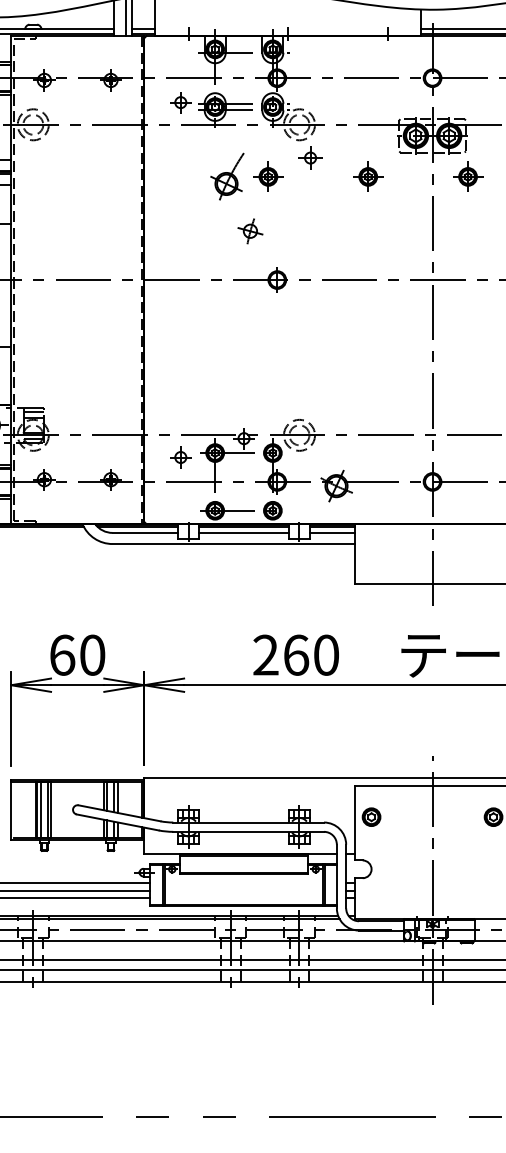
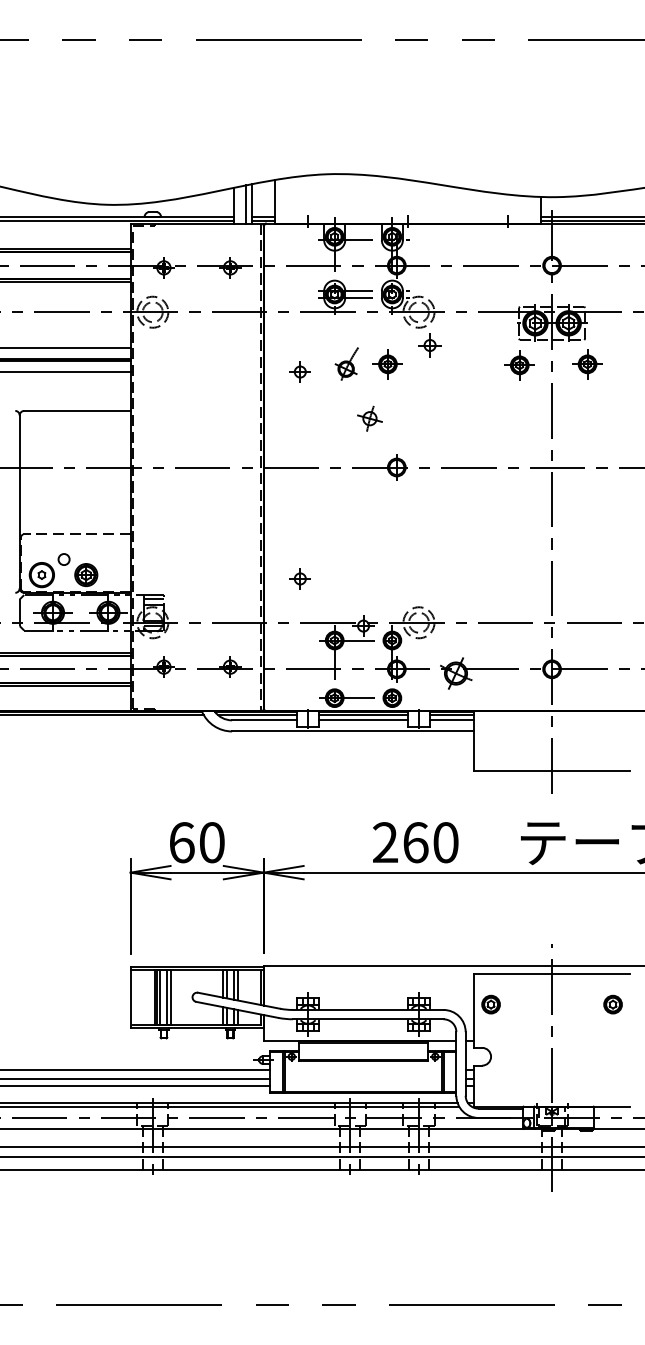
part: (179, 102) -> (299, 371), moved
part: (226, 176) -> (346, 363), size x0.7
part: (367, 177) -> (519, 365), moved
part: (179, 457) -> (299, 578), moved

